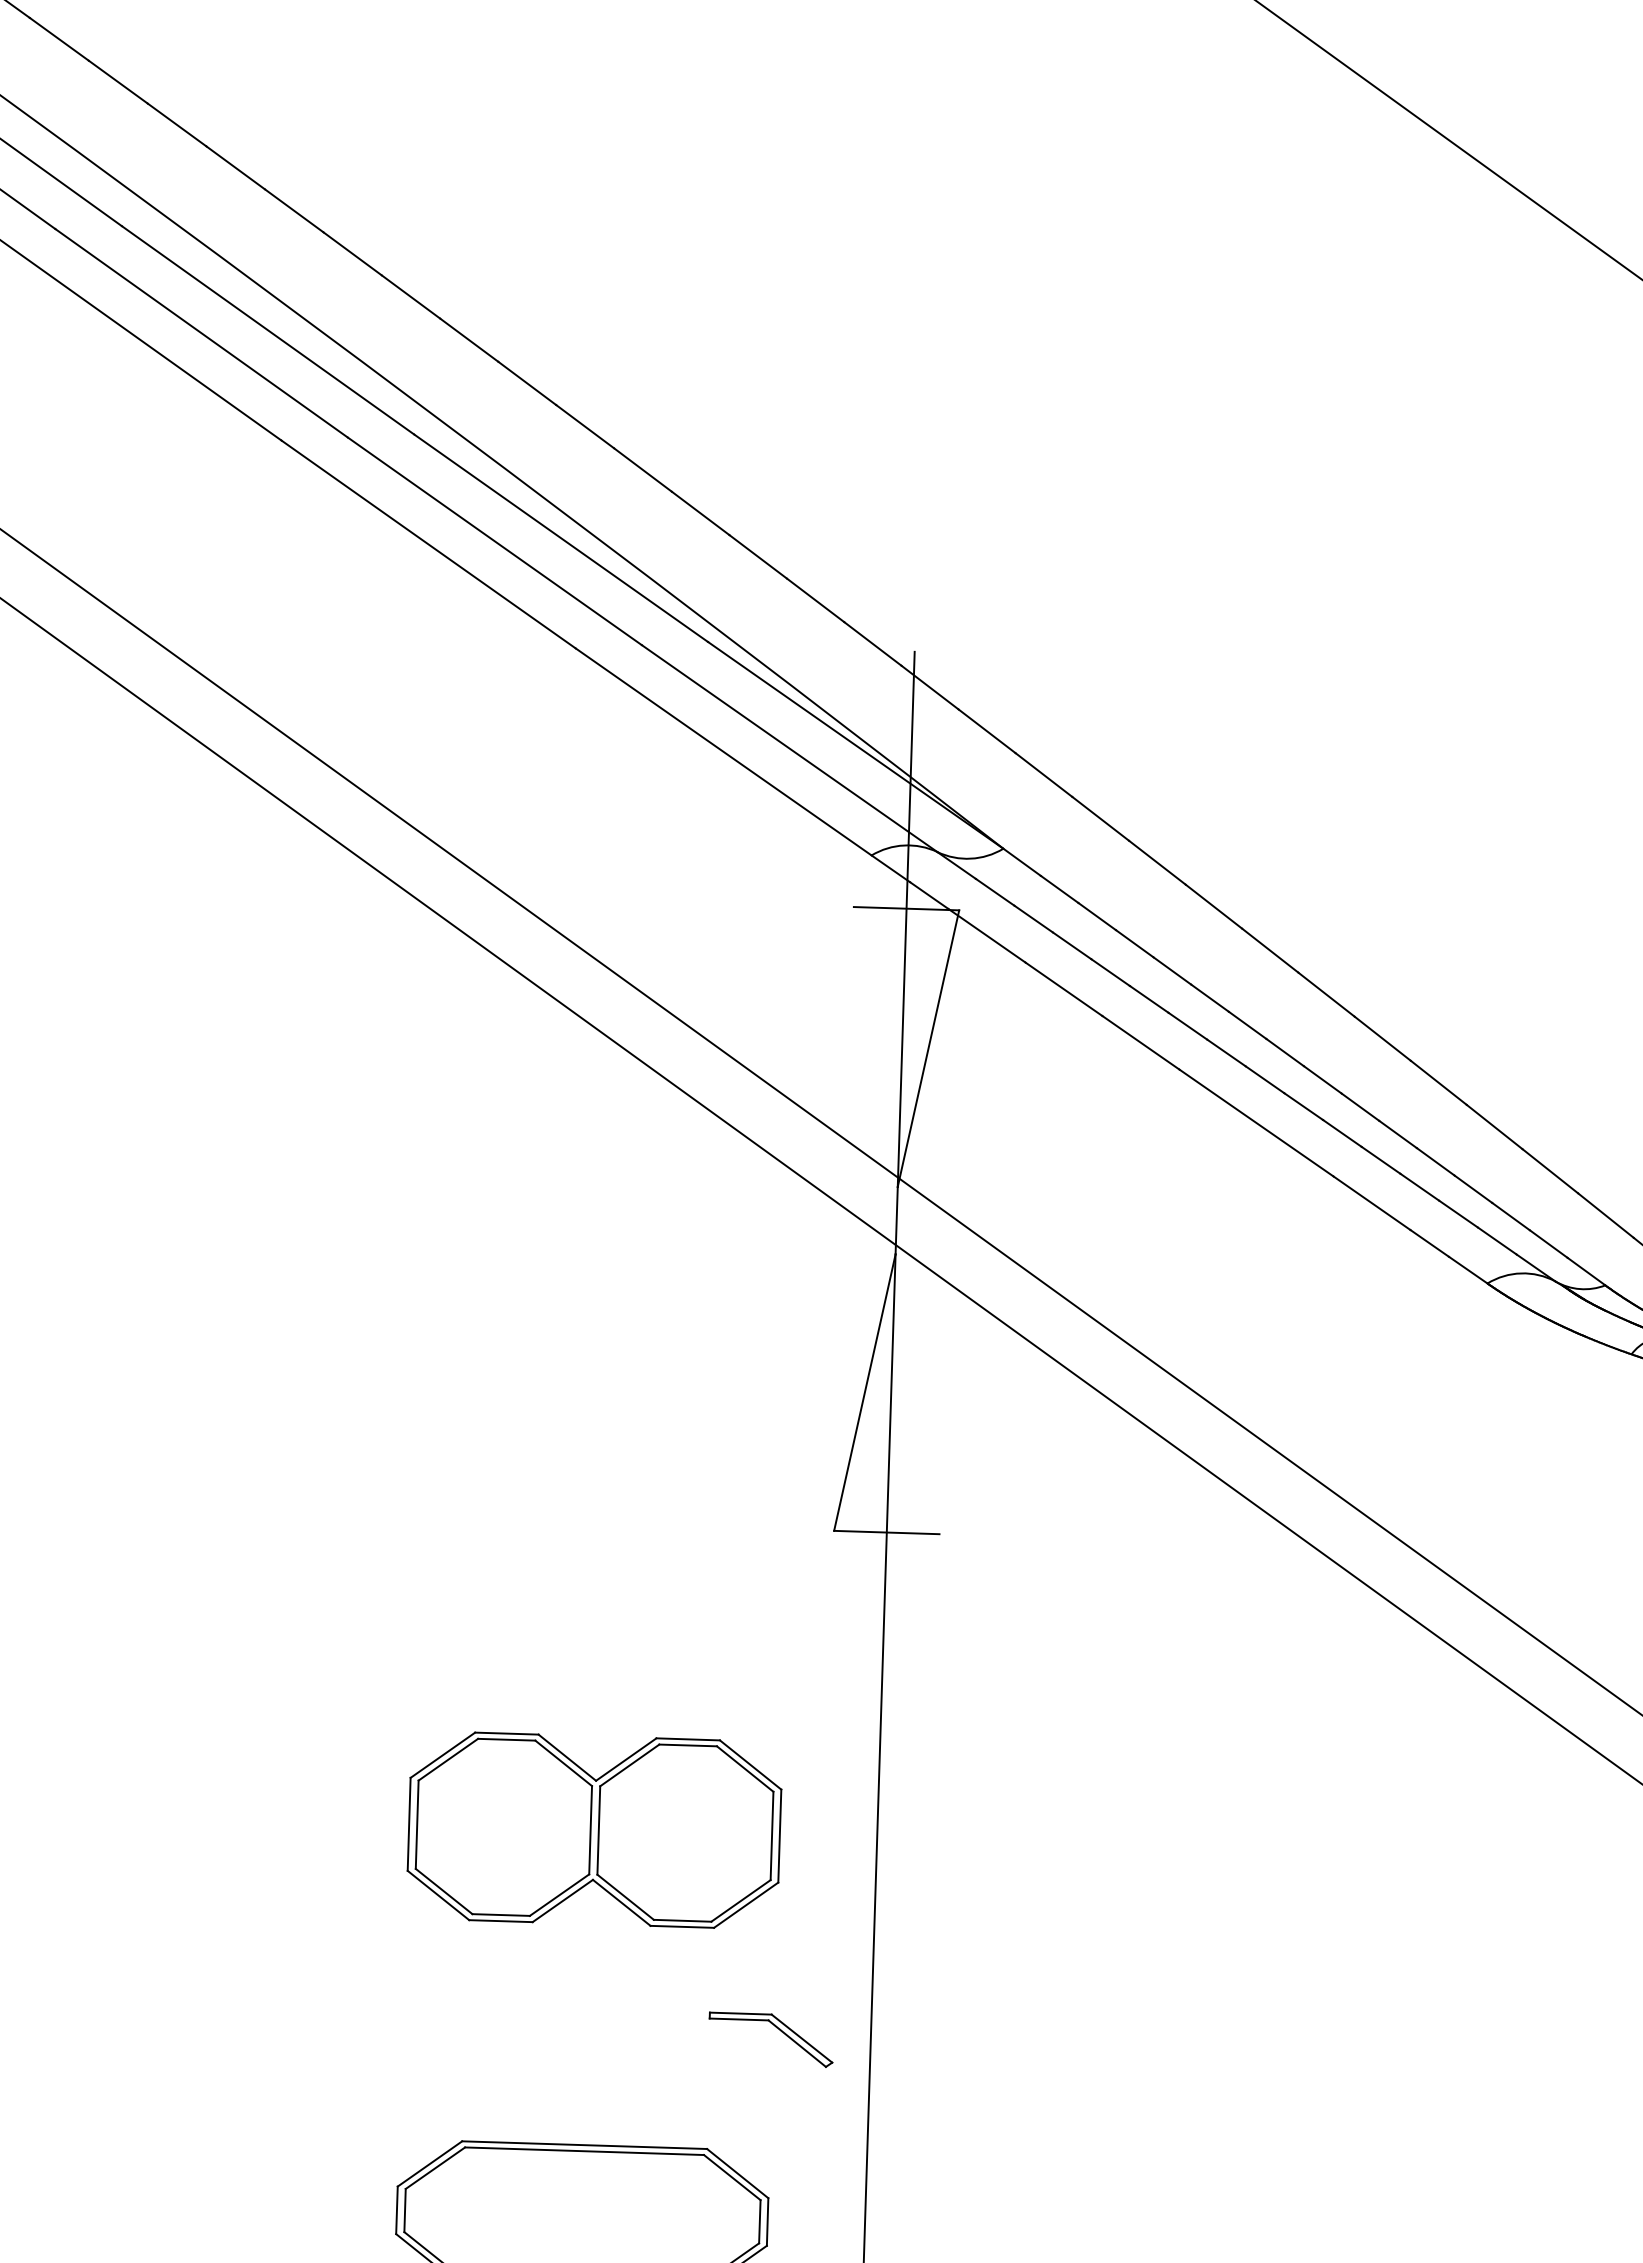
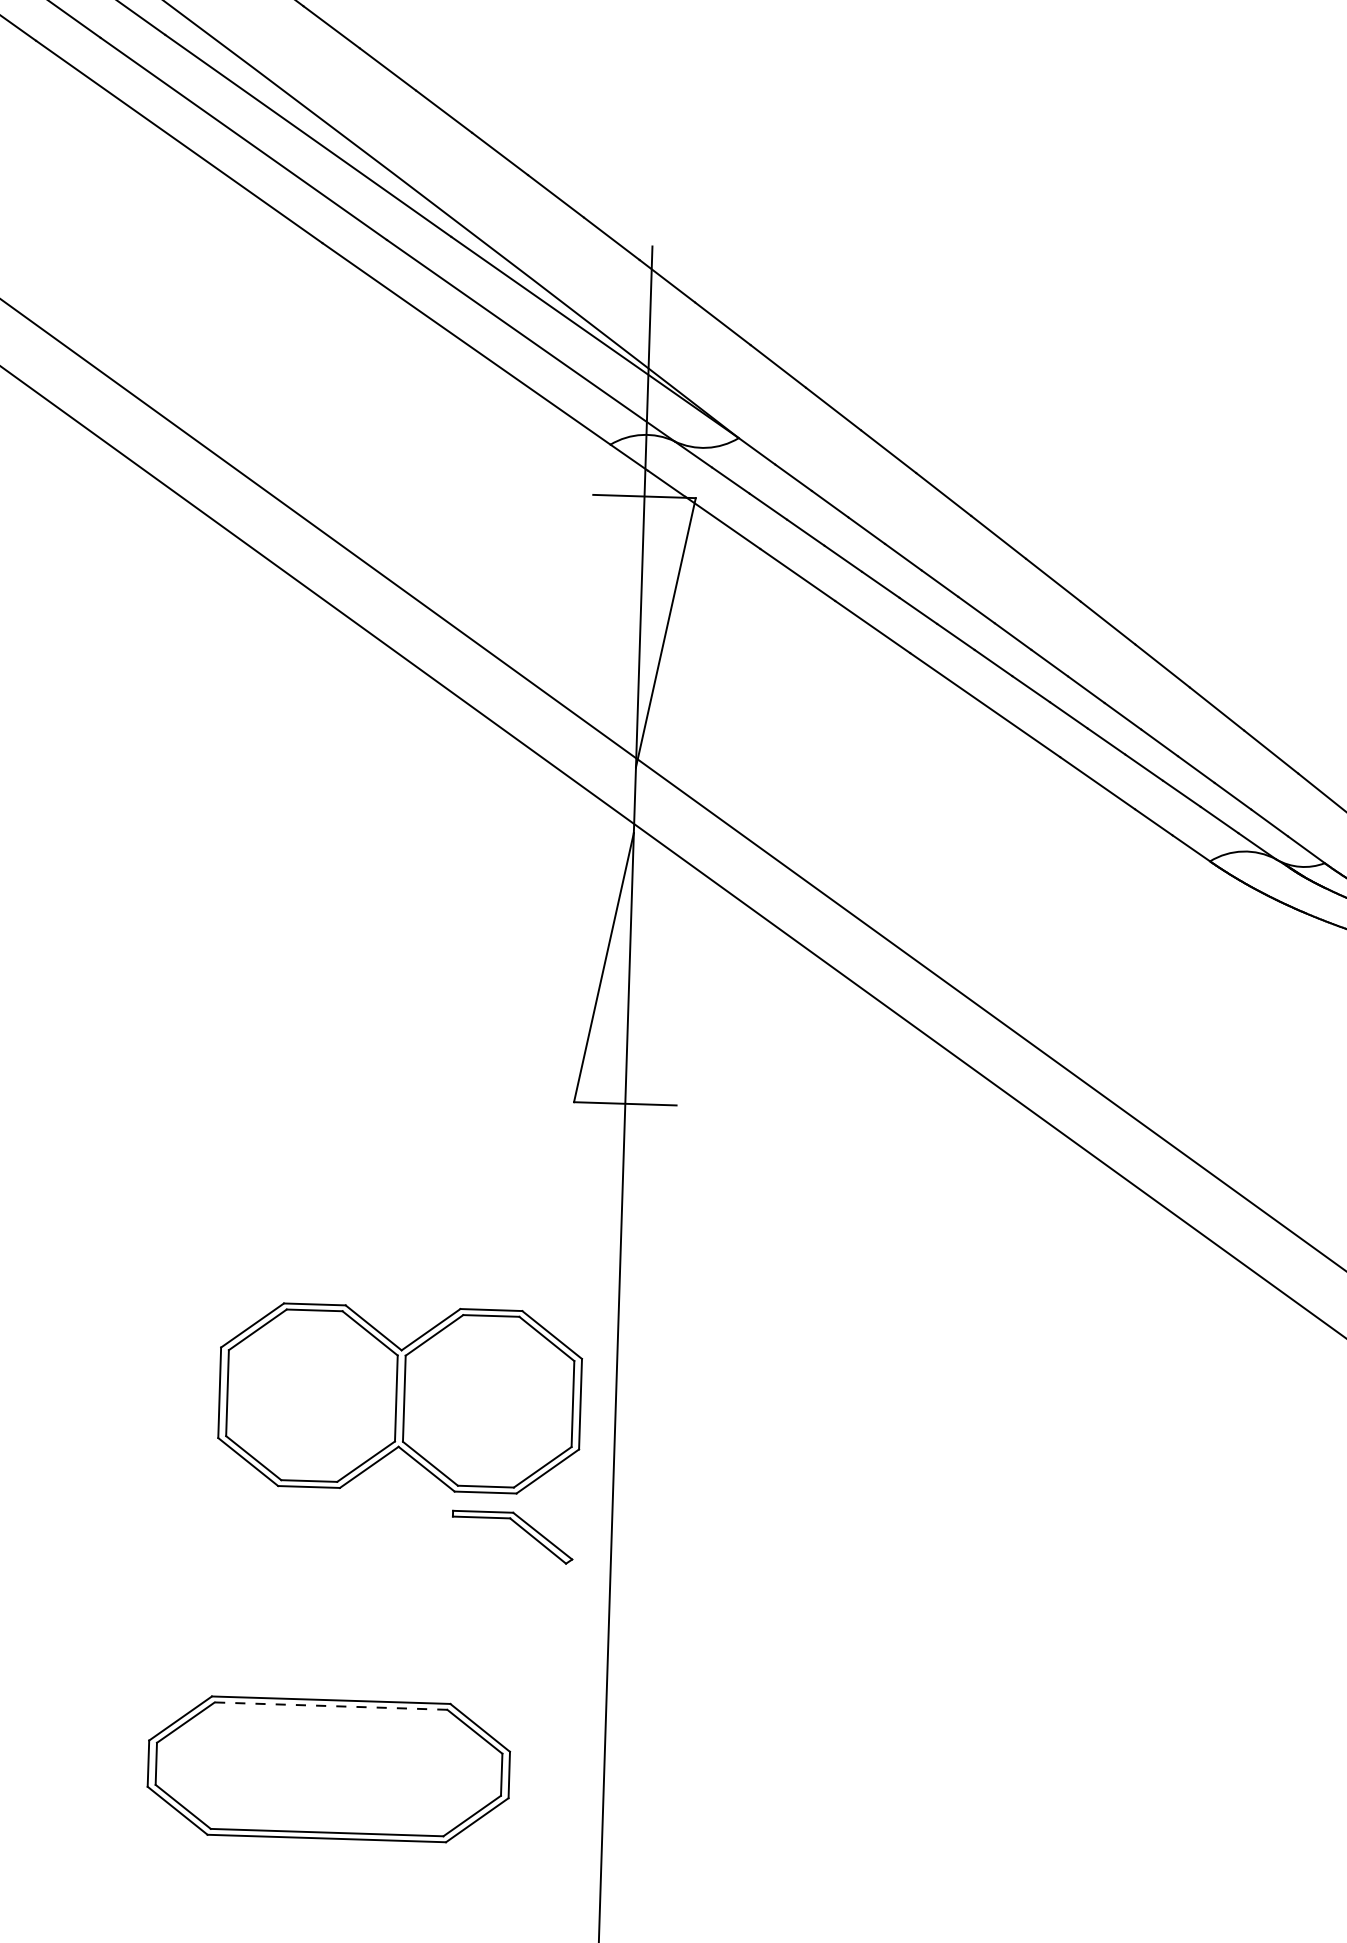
part: (594, 1829) -> (400, 1397), moved
part: (776, 2028) -> (517, 1526), moved
line: (584, 2151) -> (331, 1706), solid -> dashed

